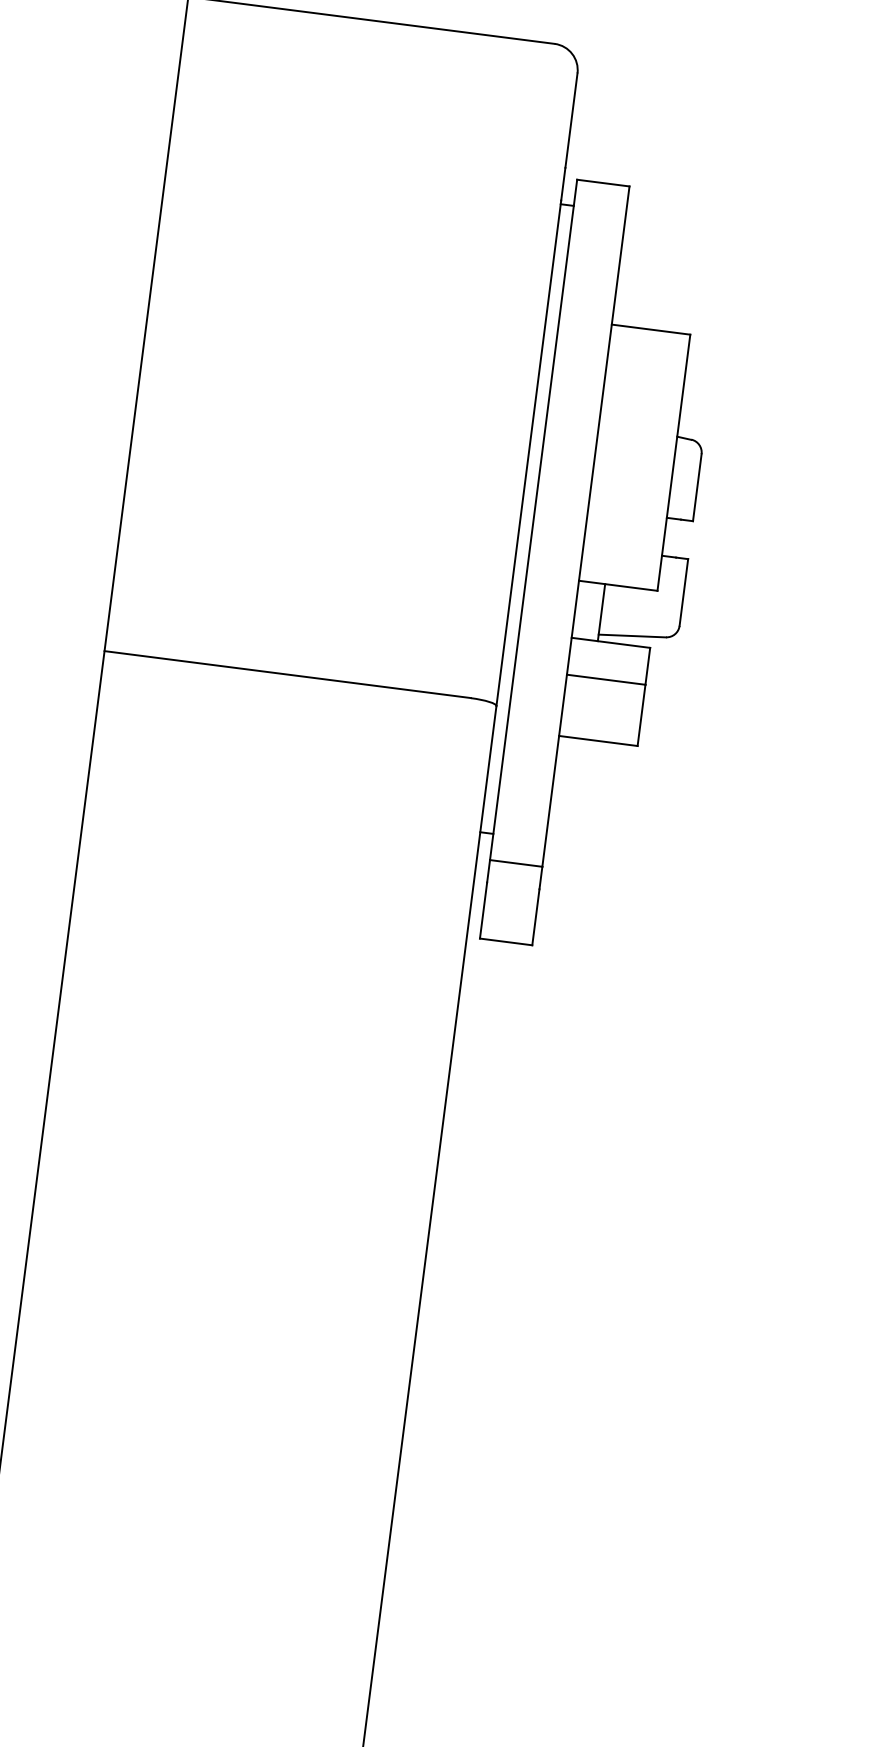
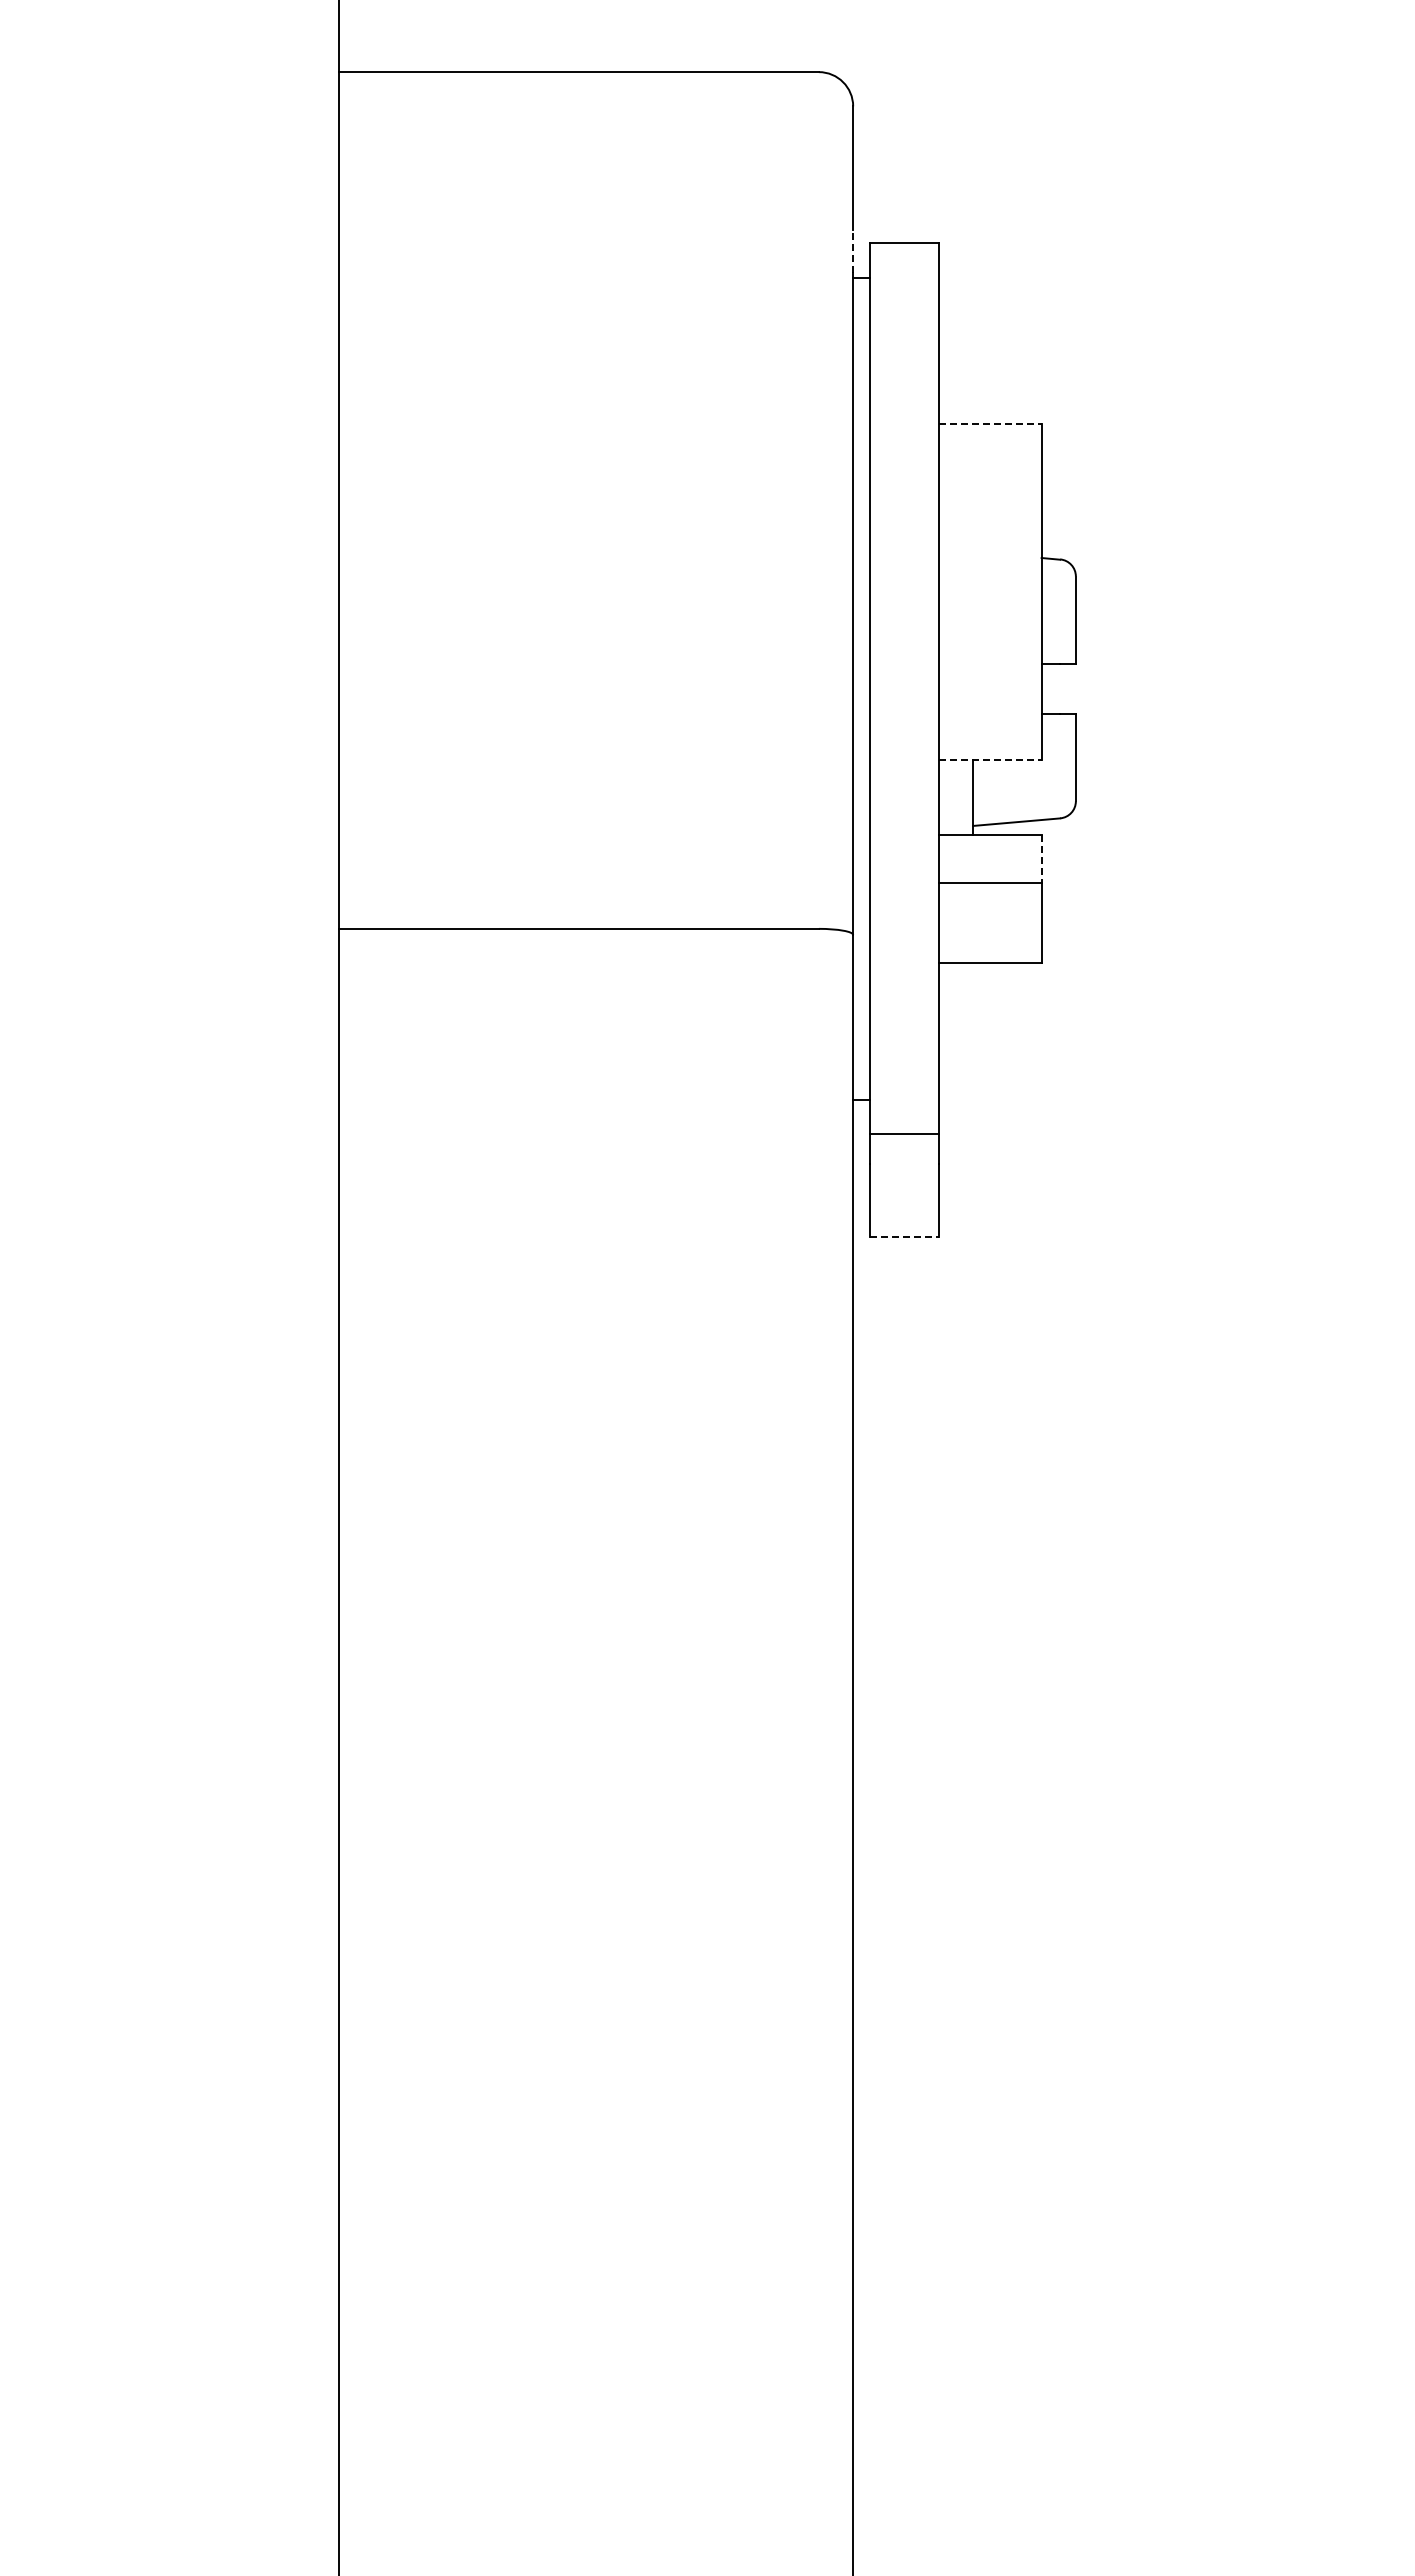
line: (563, 184) -> (853, 251), solid -> dashed
line: (651, 329) -> (990, 424), solid -> dashed
line: (618, 585) -> (990, 759), solid -> dashed
line: (647, 666) -> (1041, 859), solid -> dashed
line: (506, 942) -> (905, 1237), solid -> dashed

